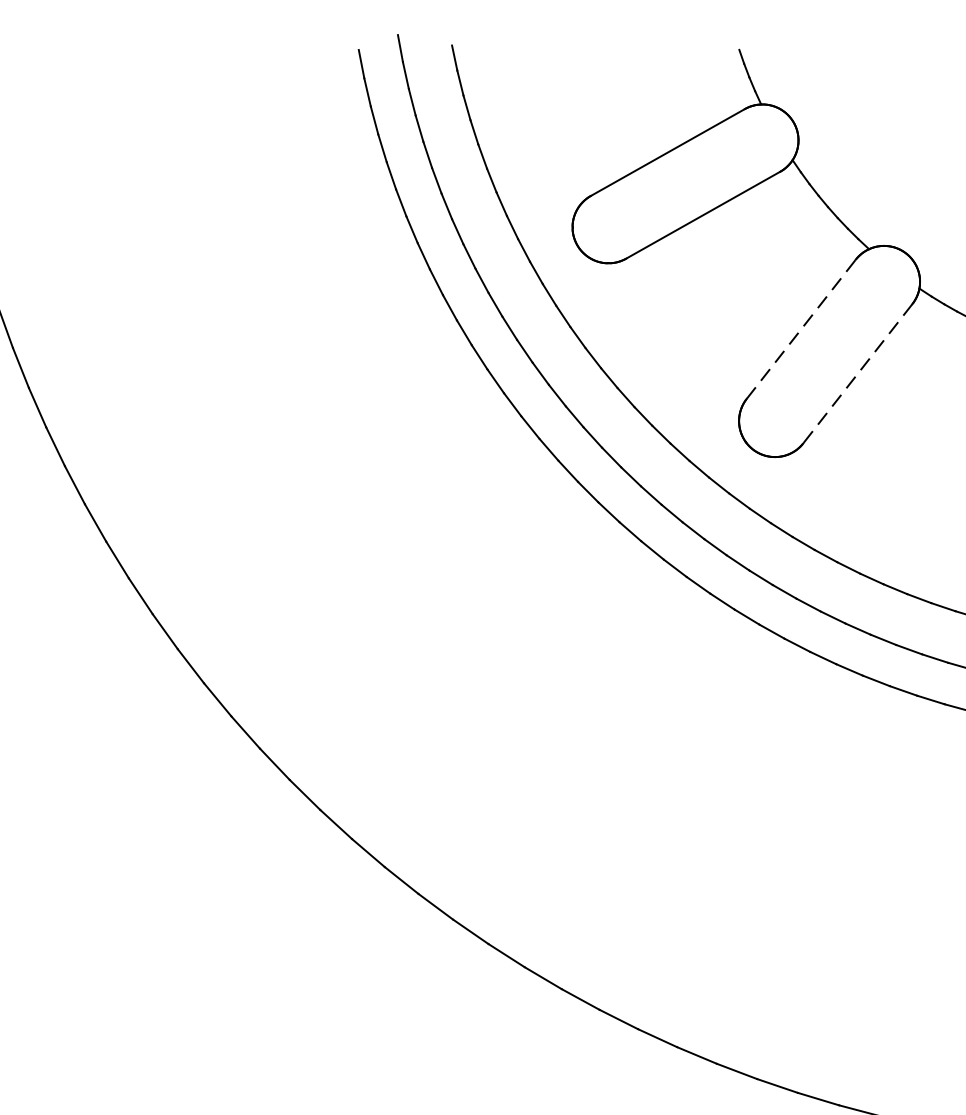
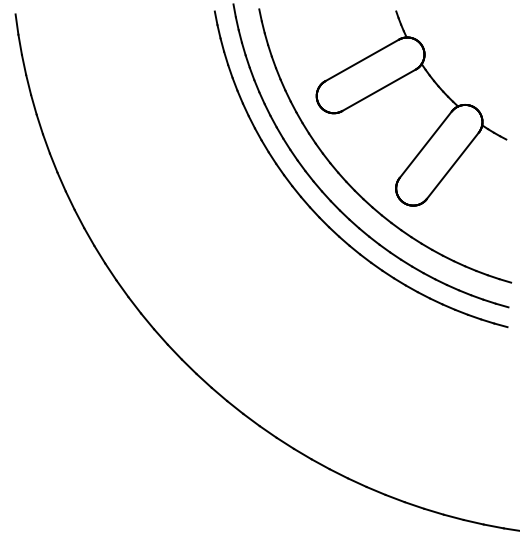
line: (802, 328) -> (426, 144), dashed -> solid
line: (857, 375) -> (452, 166), dashed -> solid

